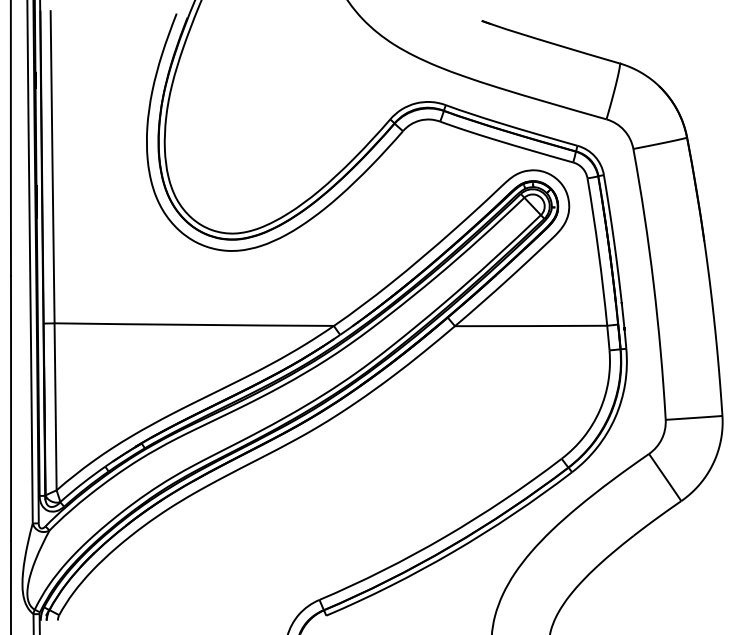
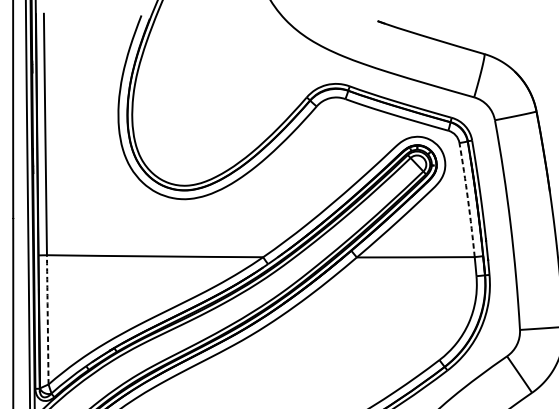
arc: (598, 251) -> (467, 199), solid -> dashed
arc: (55, 406) -> (47, 319), solid -> dashed

